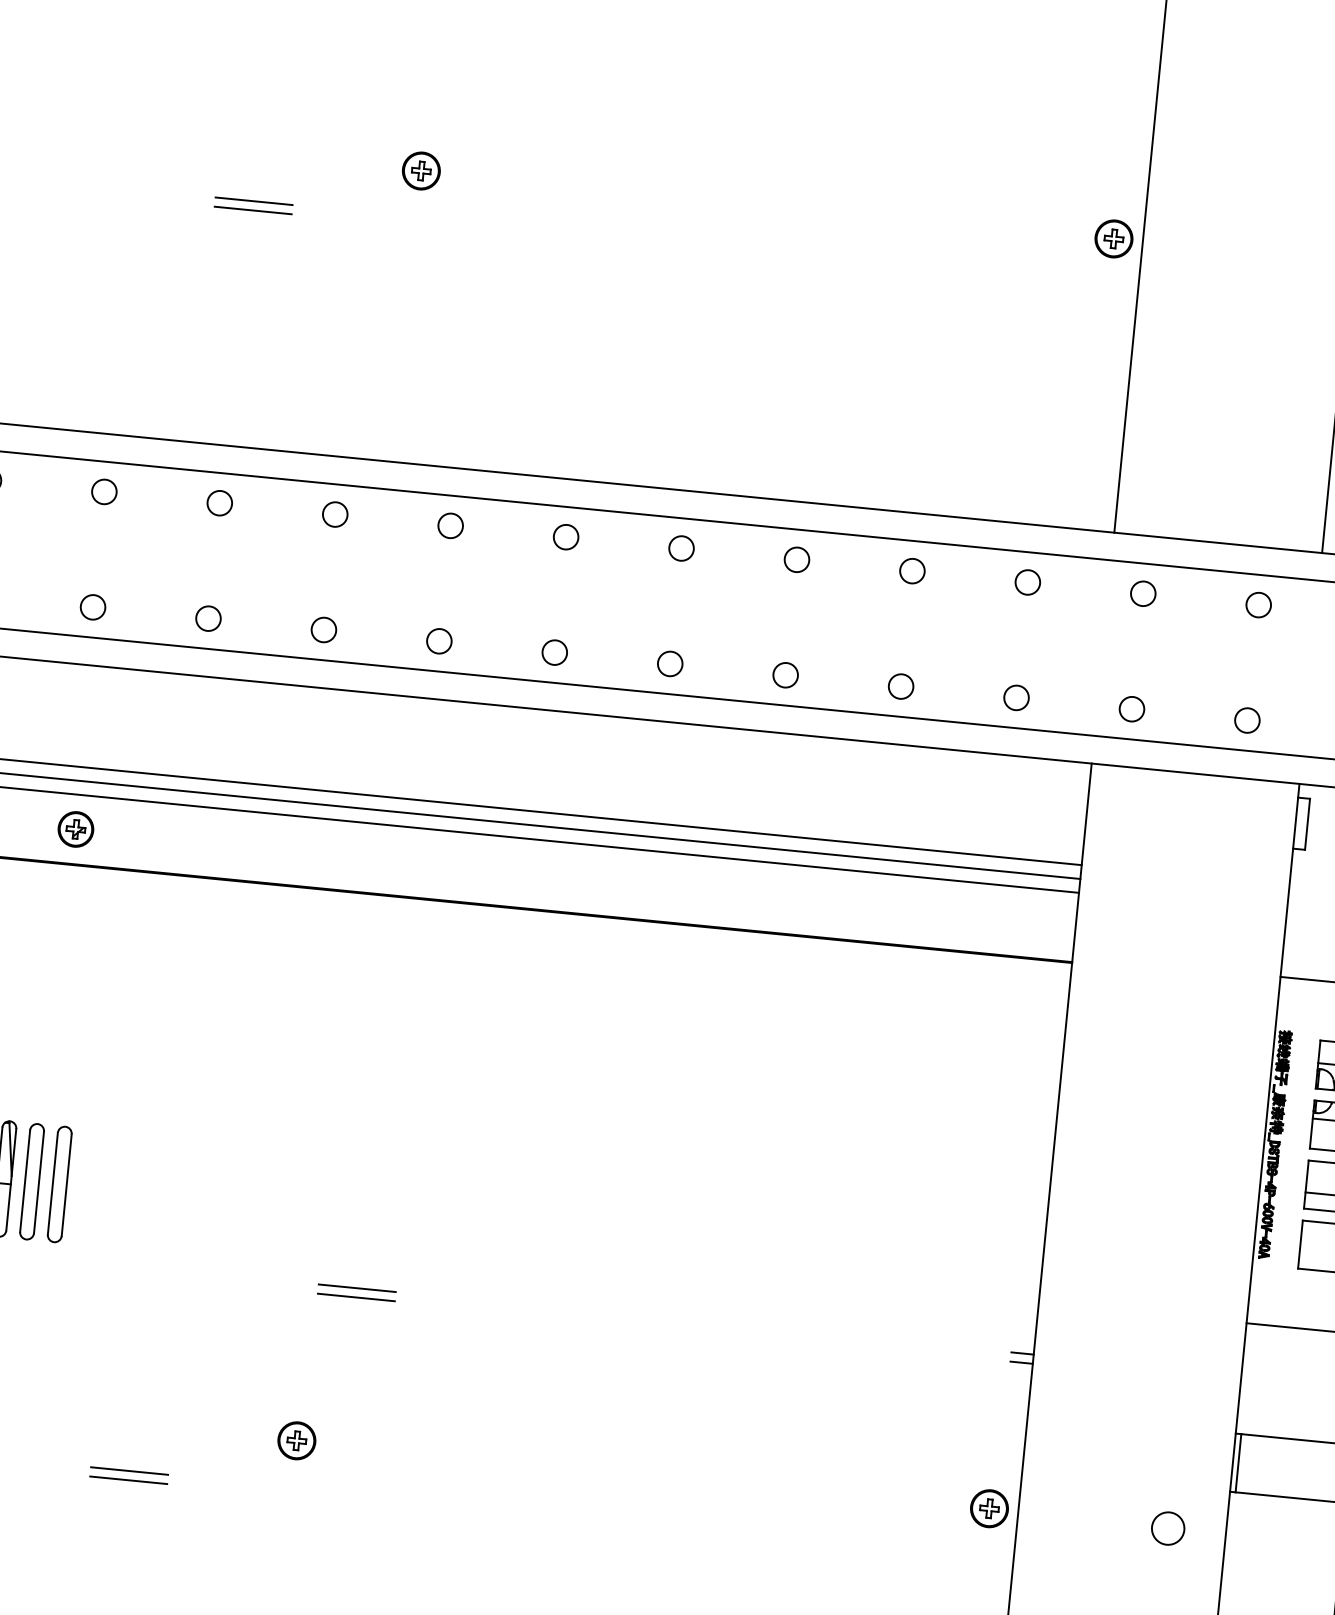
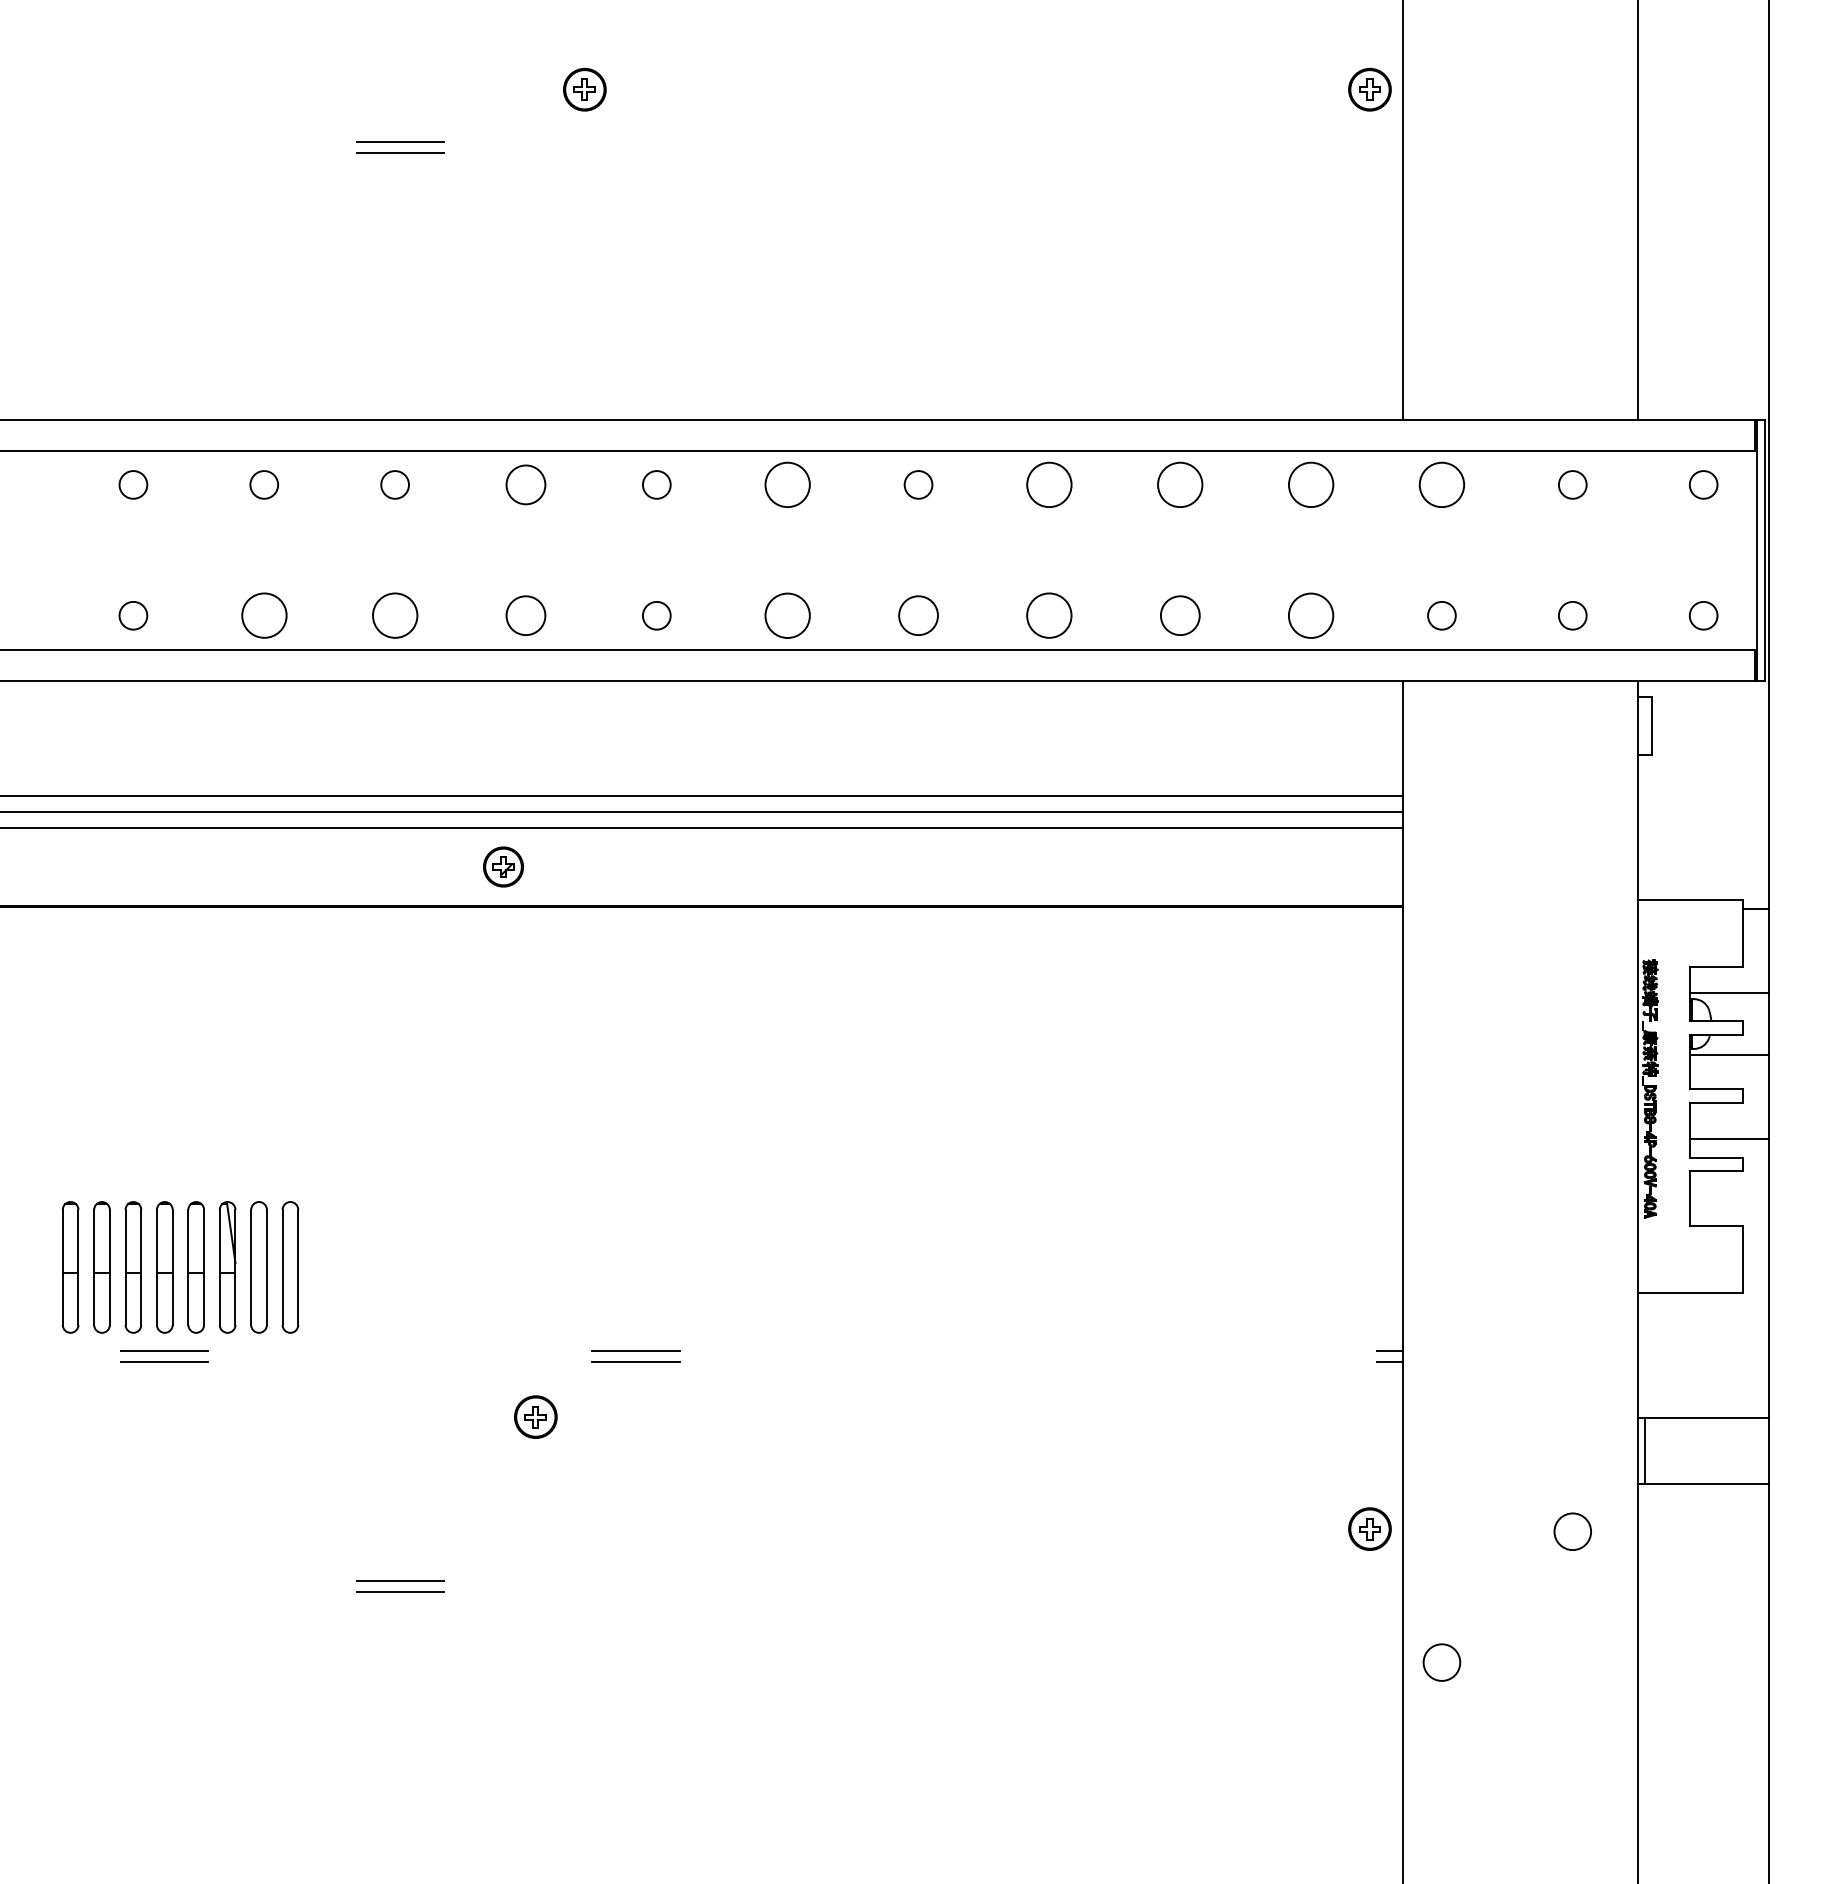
circle: (334, 514) -> (525, 484), size x1.4
circle: (566, 536) -> (787, 484), size x1.6
circle: (797, 559) -> (1049, 484), size x1.6
circle: (912, 570) -> (1180, 484), size x1.6
circle: (1027, 582) -> (1310, 484), size x1.6
circle: (1142, 593) -> (1441, 484), size x1.6
circle: (92, 607) -> (263, 615), size x1.6
circle: (207, 618) -> (394, 615), size x1.6
circle: (323, 629) -> (525, 615), size x1.4
circle: (554, 652) -> (787, 615), size x1.6
circle: (670, 663) -> (918, 615), size x1.4
circle: (785, 675) -> (1049, 615), size x1.6
circle: (900, 686) -> (1179, 615), size x1.4
circle: (1016, 697) -> (1310, 615), size x1.6
part: (75, 828) -> (503, 866), moved
part: (296, 1440) -> (535, 1416), moved

